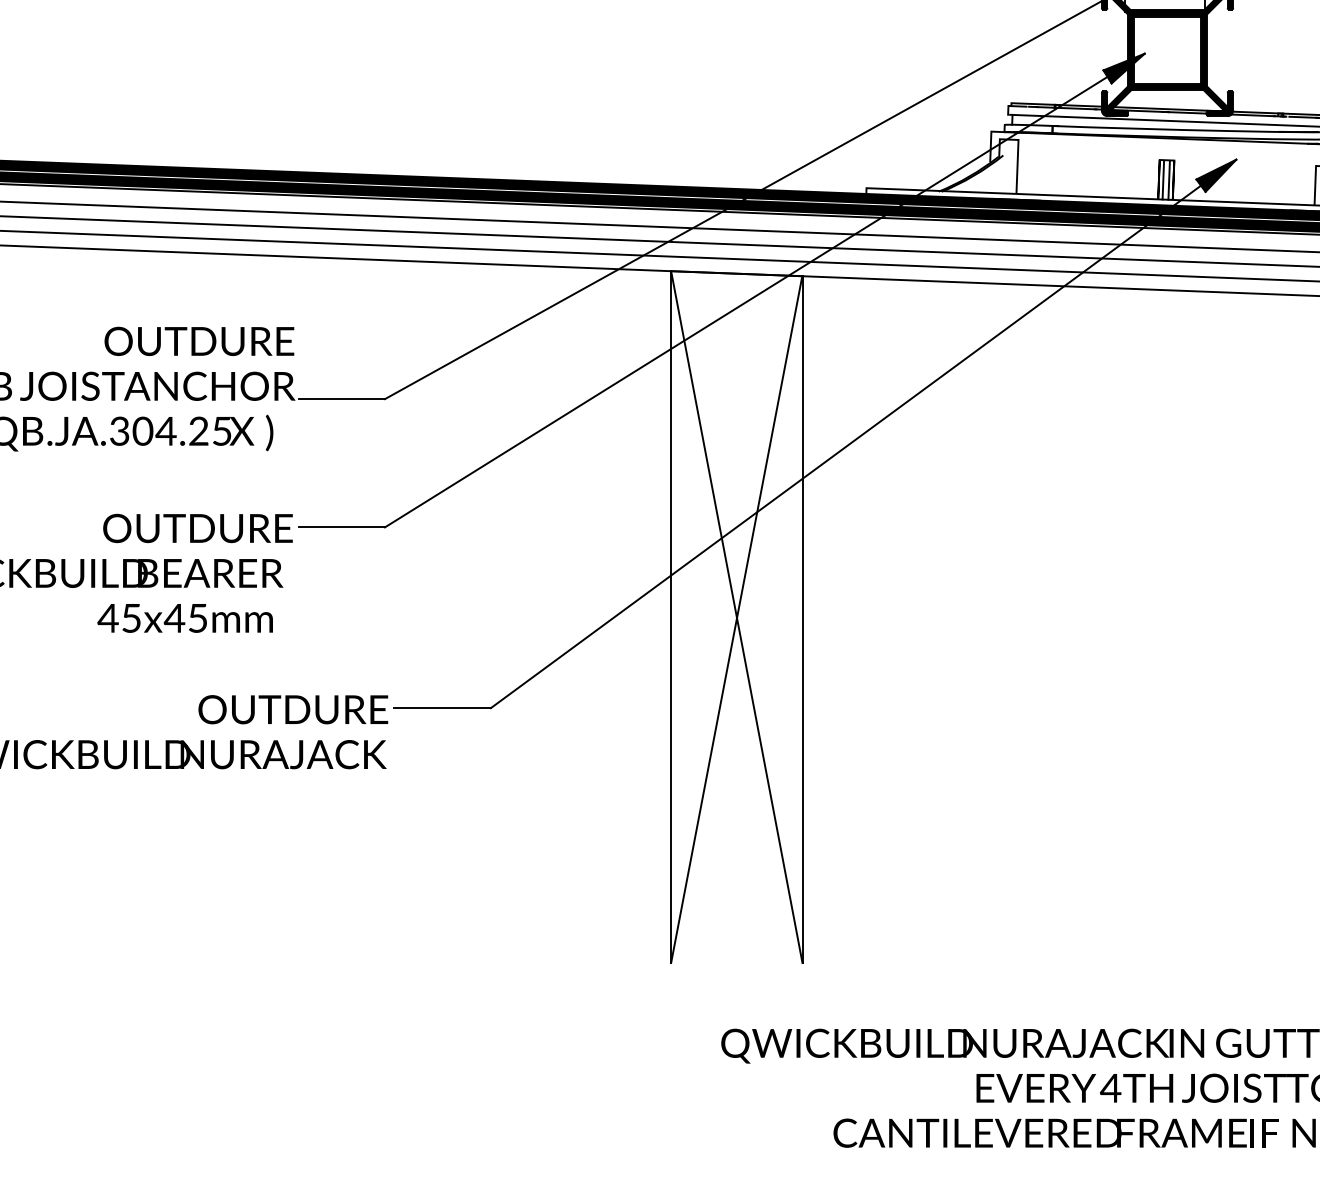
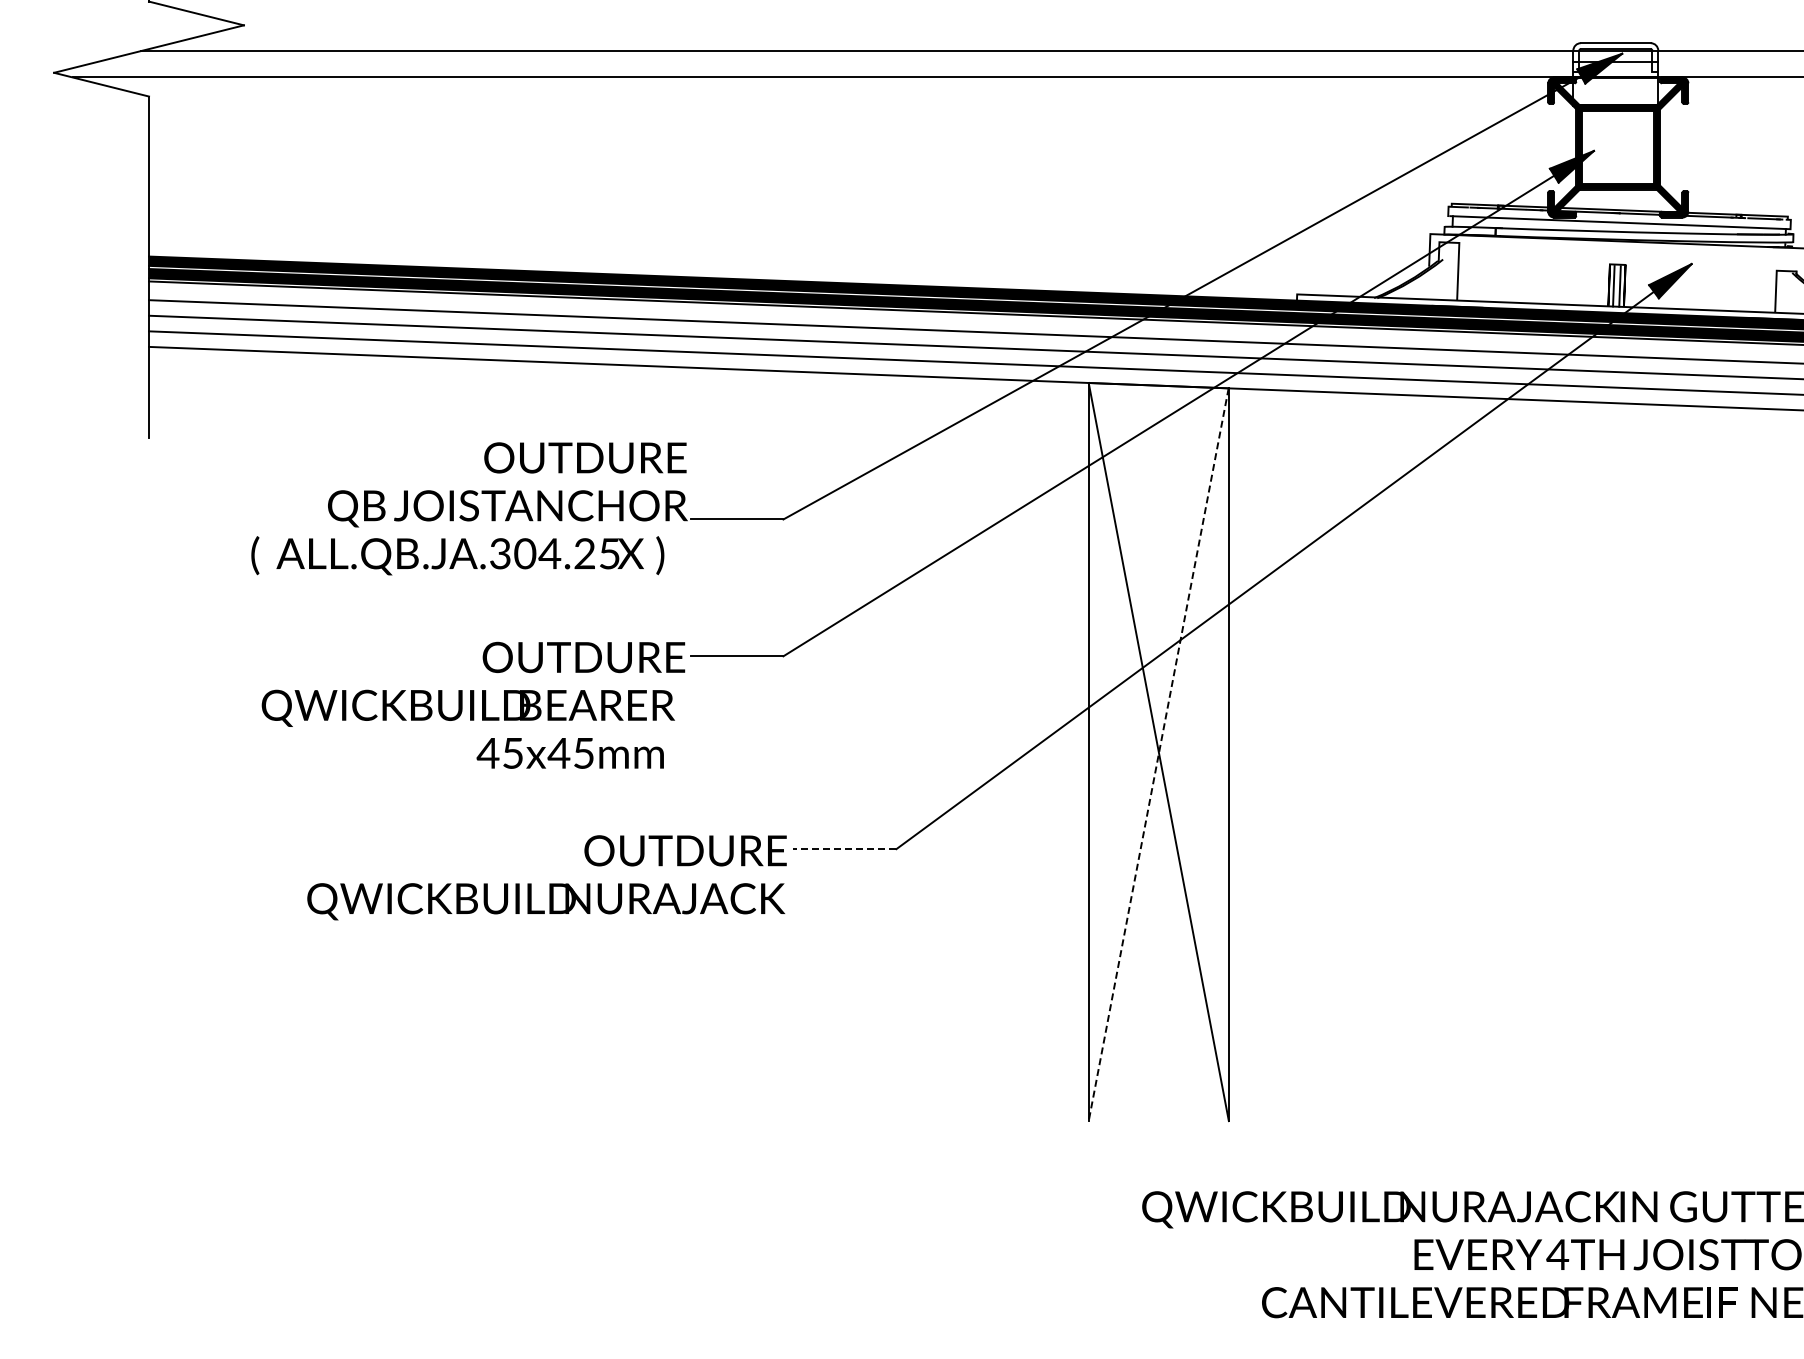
line: (736, 619) -> (1158, 754), solid -> dashed
line: (442, 708) -> (844, 849), solid -> dashed

